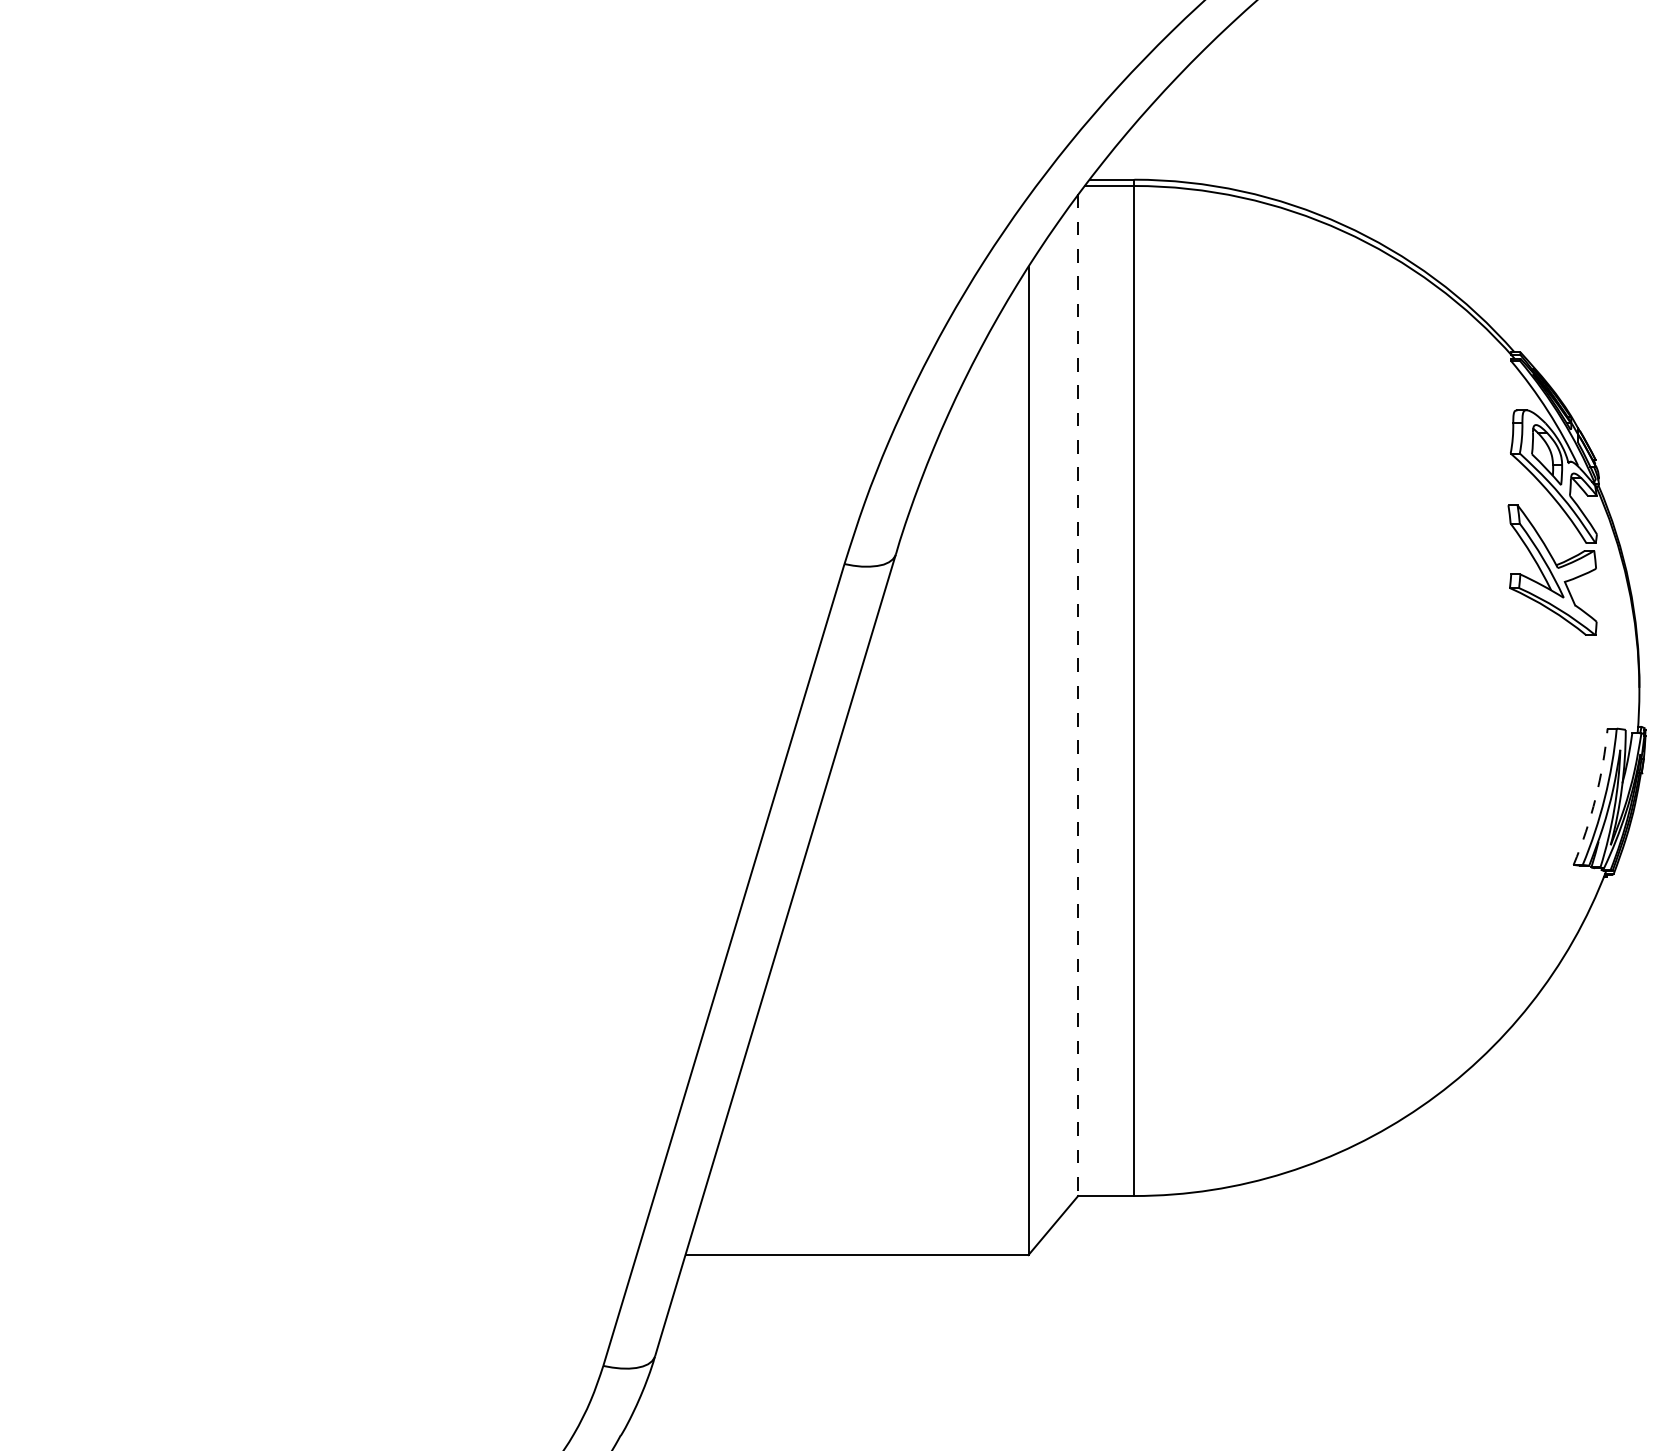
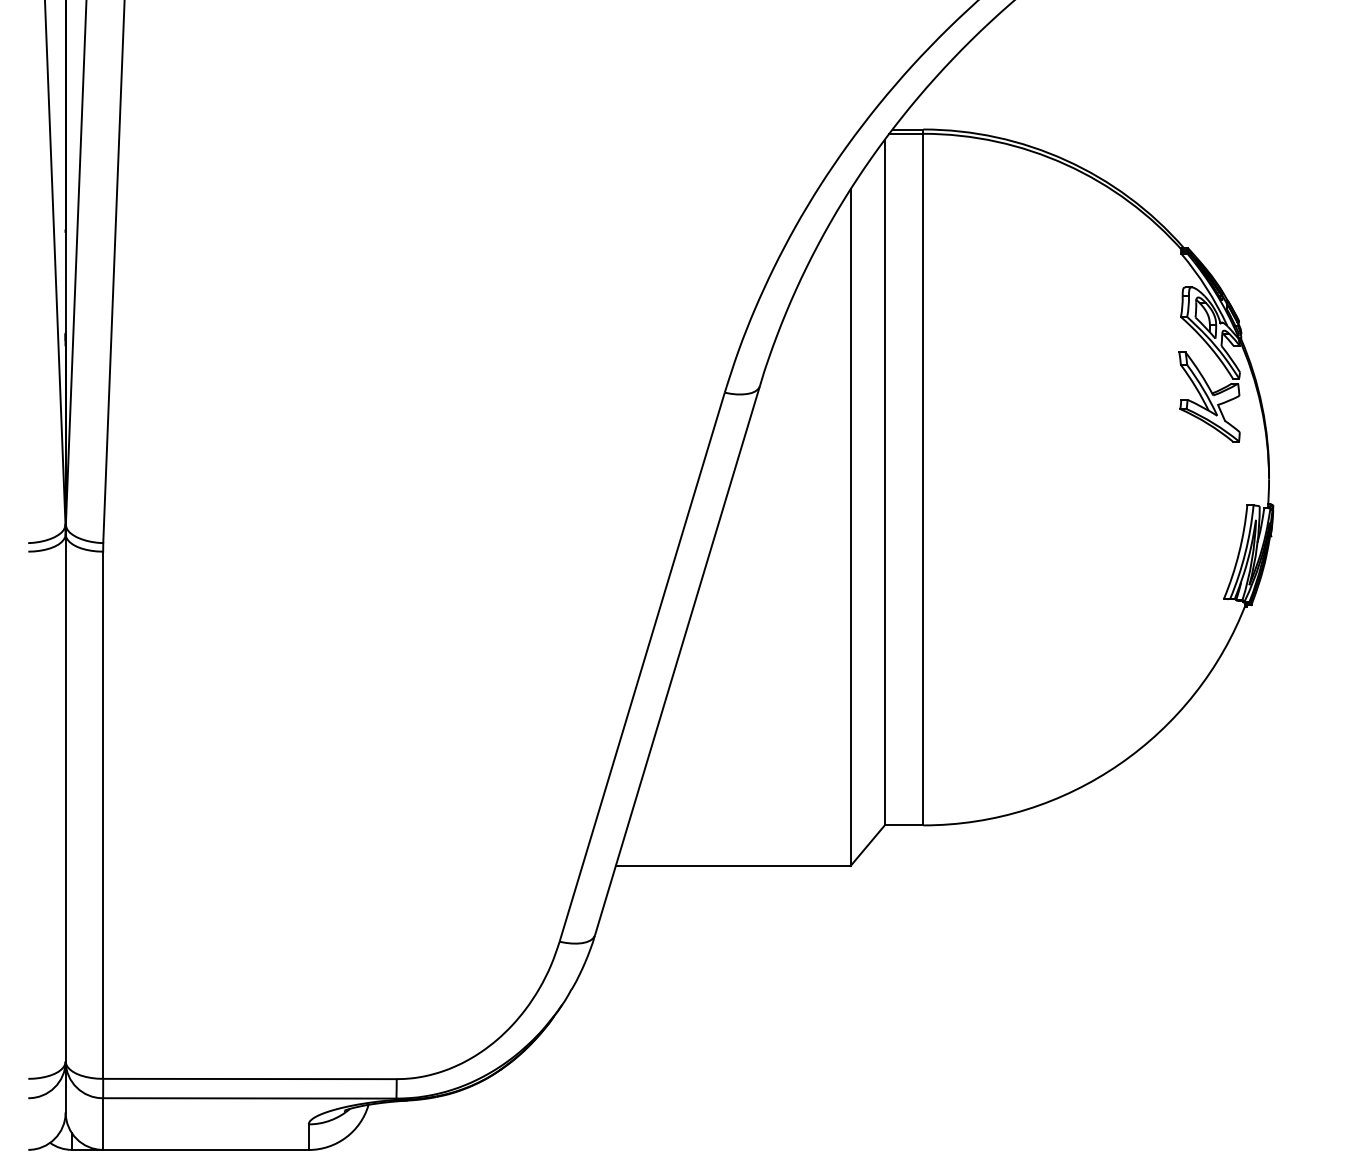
line: (1077, 695) -> (884, 482), dashed -> solid
arc: (1596, 797) -> (1239, 552), dashed -> solid

